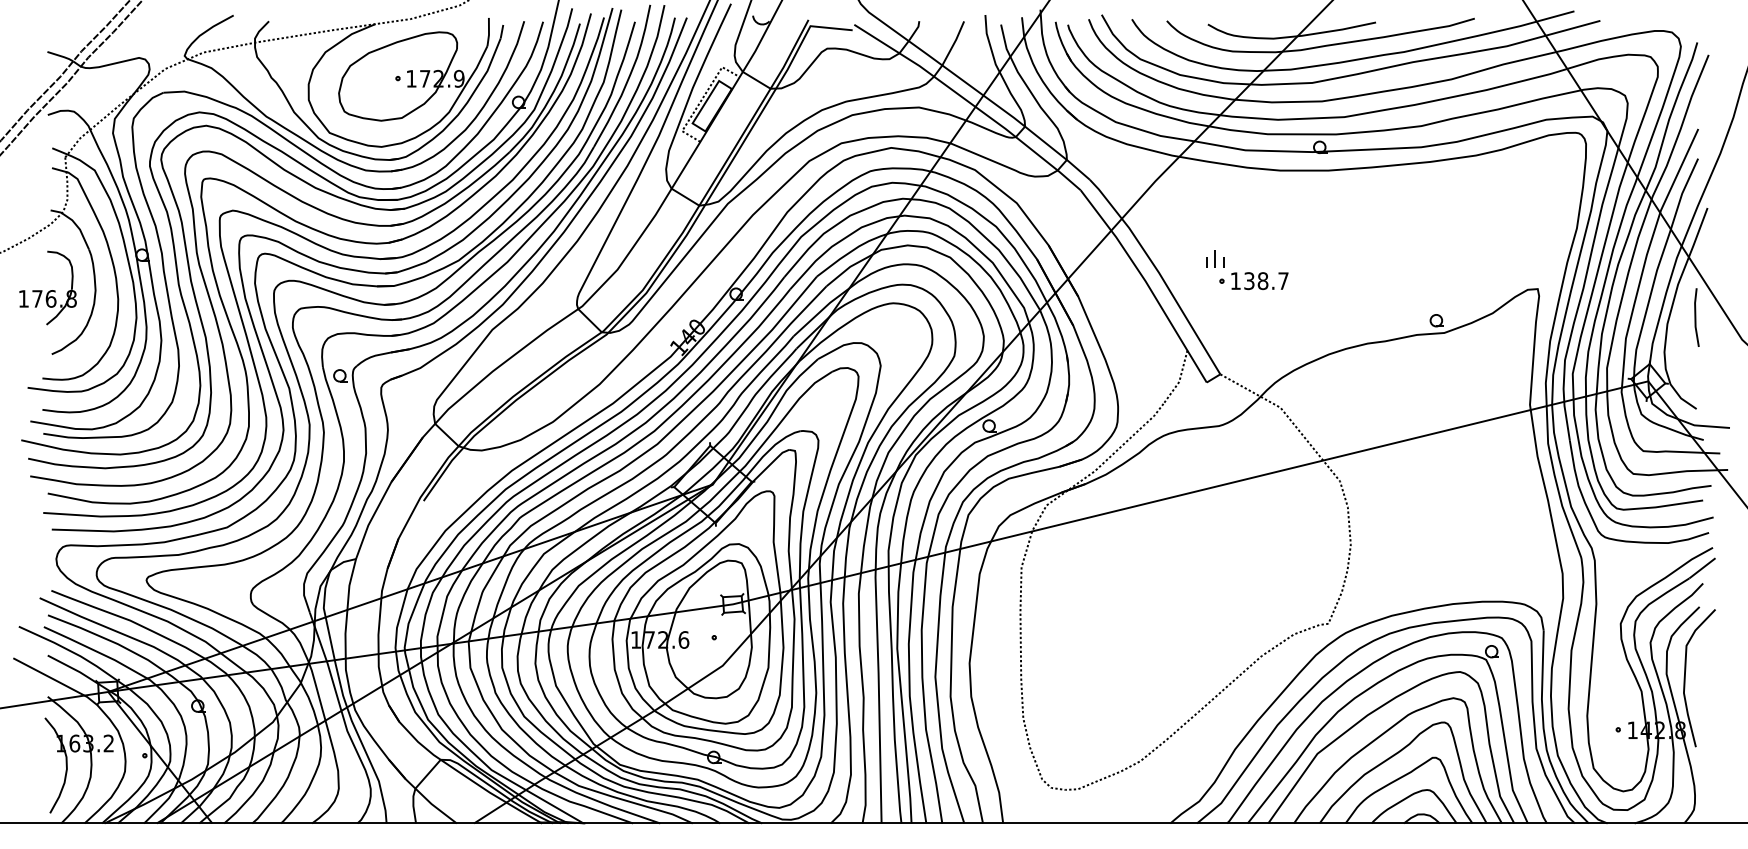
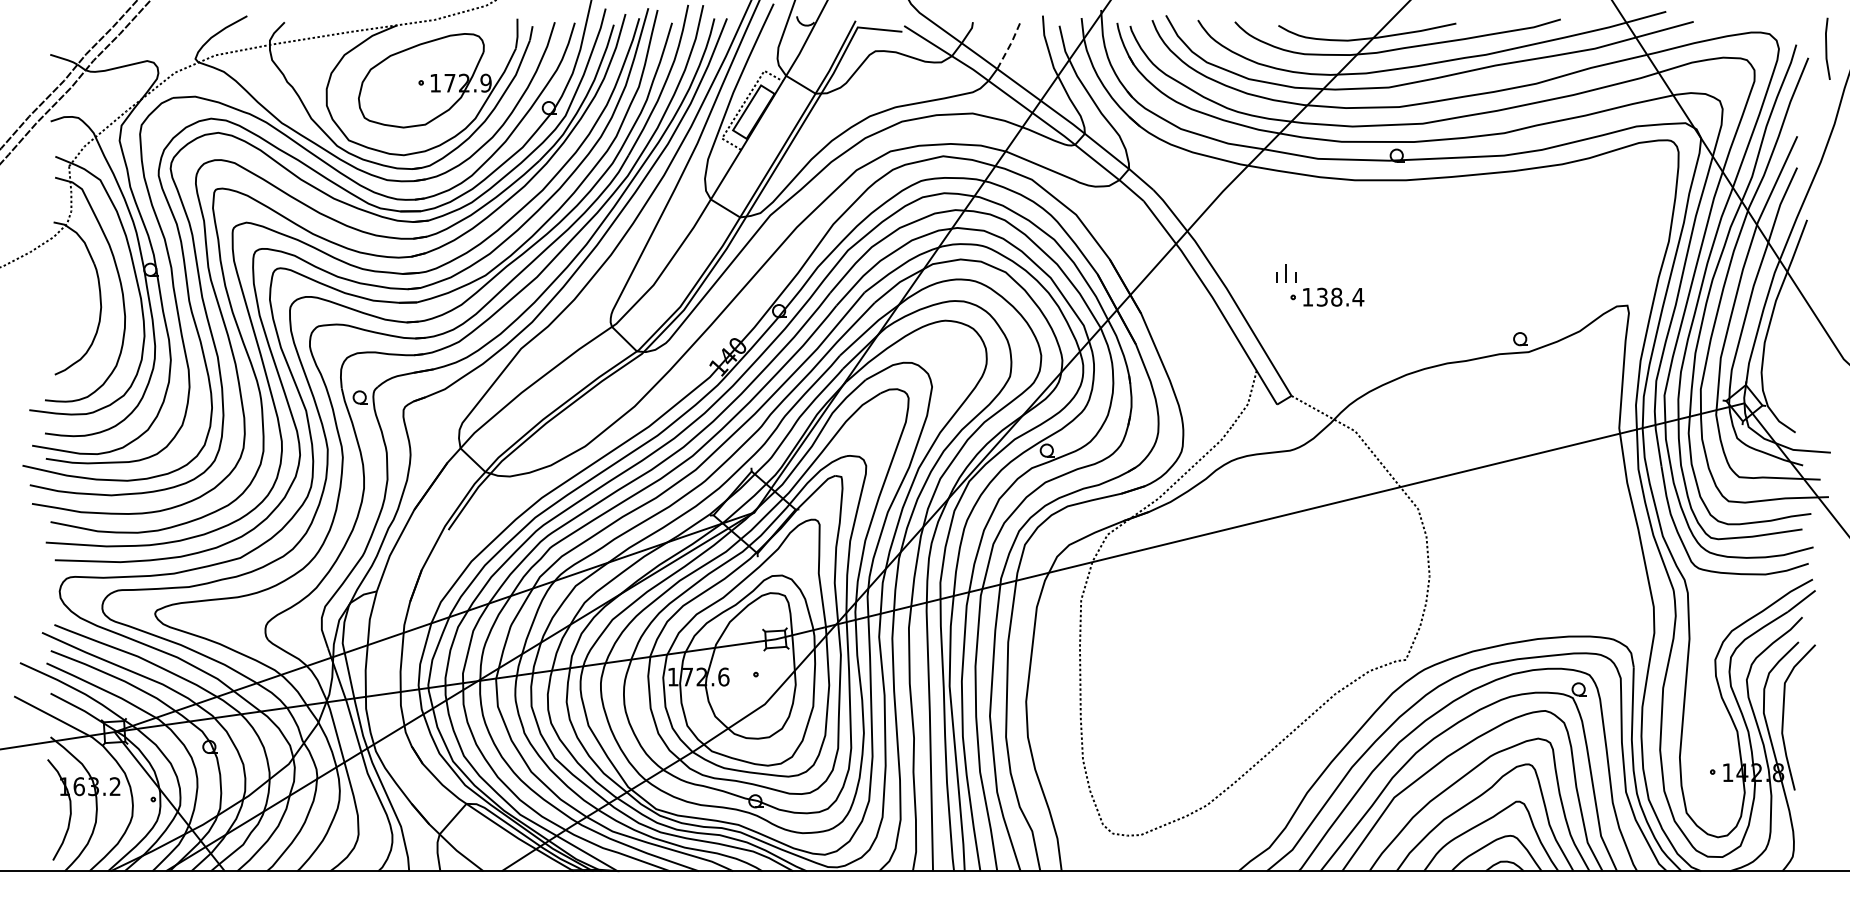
line: (954, 43) -> (1010, 45), solid -> dashed
text: (1283, 281) -> (1358, 297), 138.7 -> 138.4
part: (47, 287) -> (50, 304), removed
line: (1696, 317) -> (1827, 48), moved

